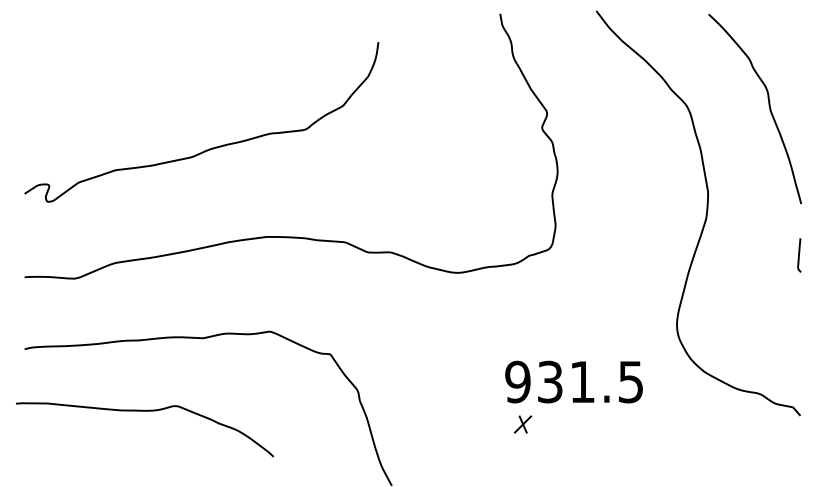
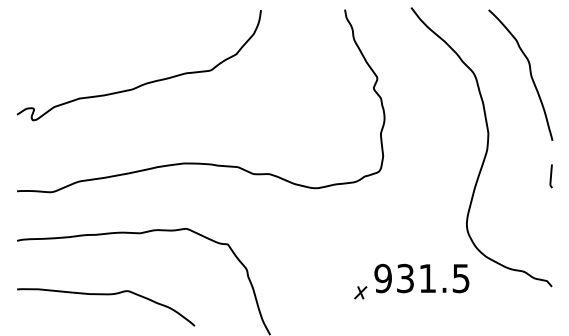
curve: (208, 148) -> (143, 83), moved
text: (573, 382) -> (421, 278), moved
curve: (145, 412) -> (106, 295), moved

